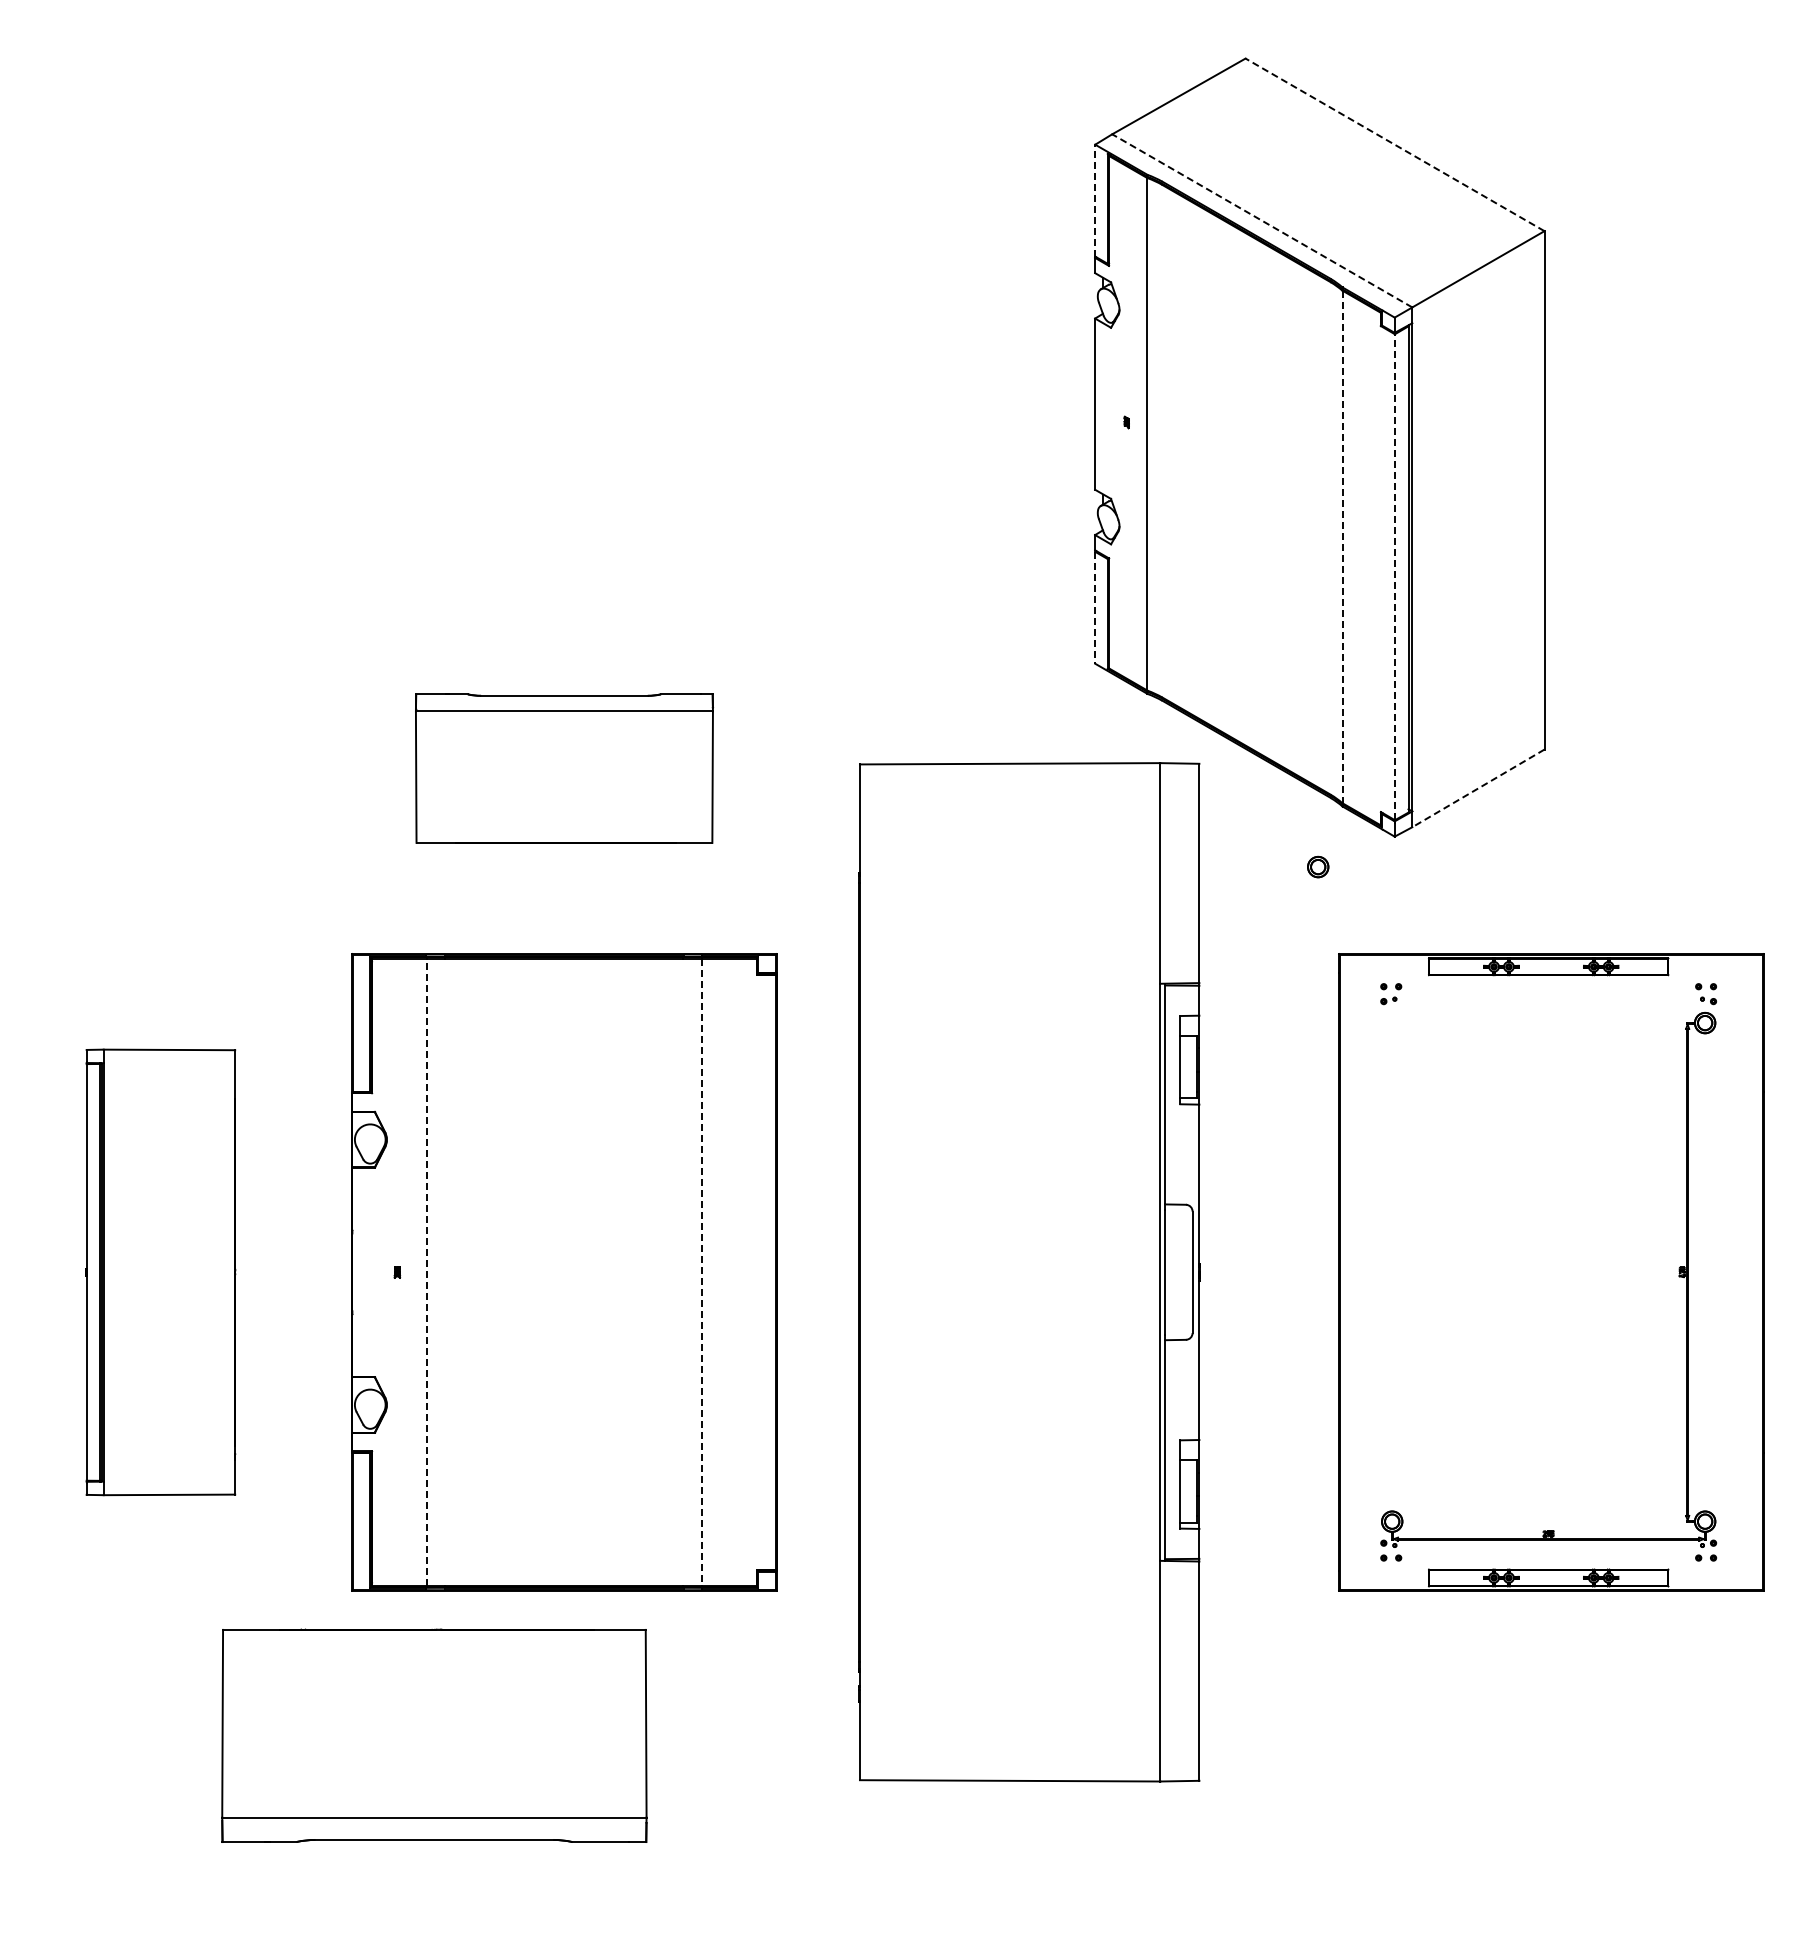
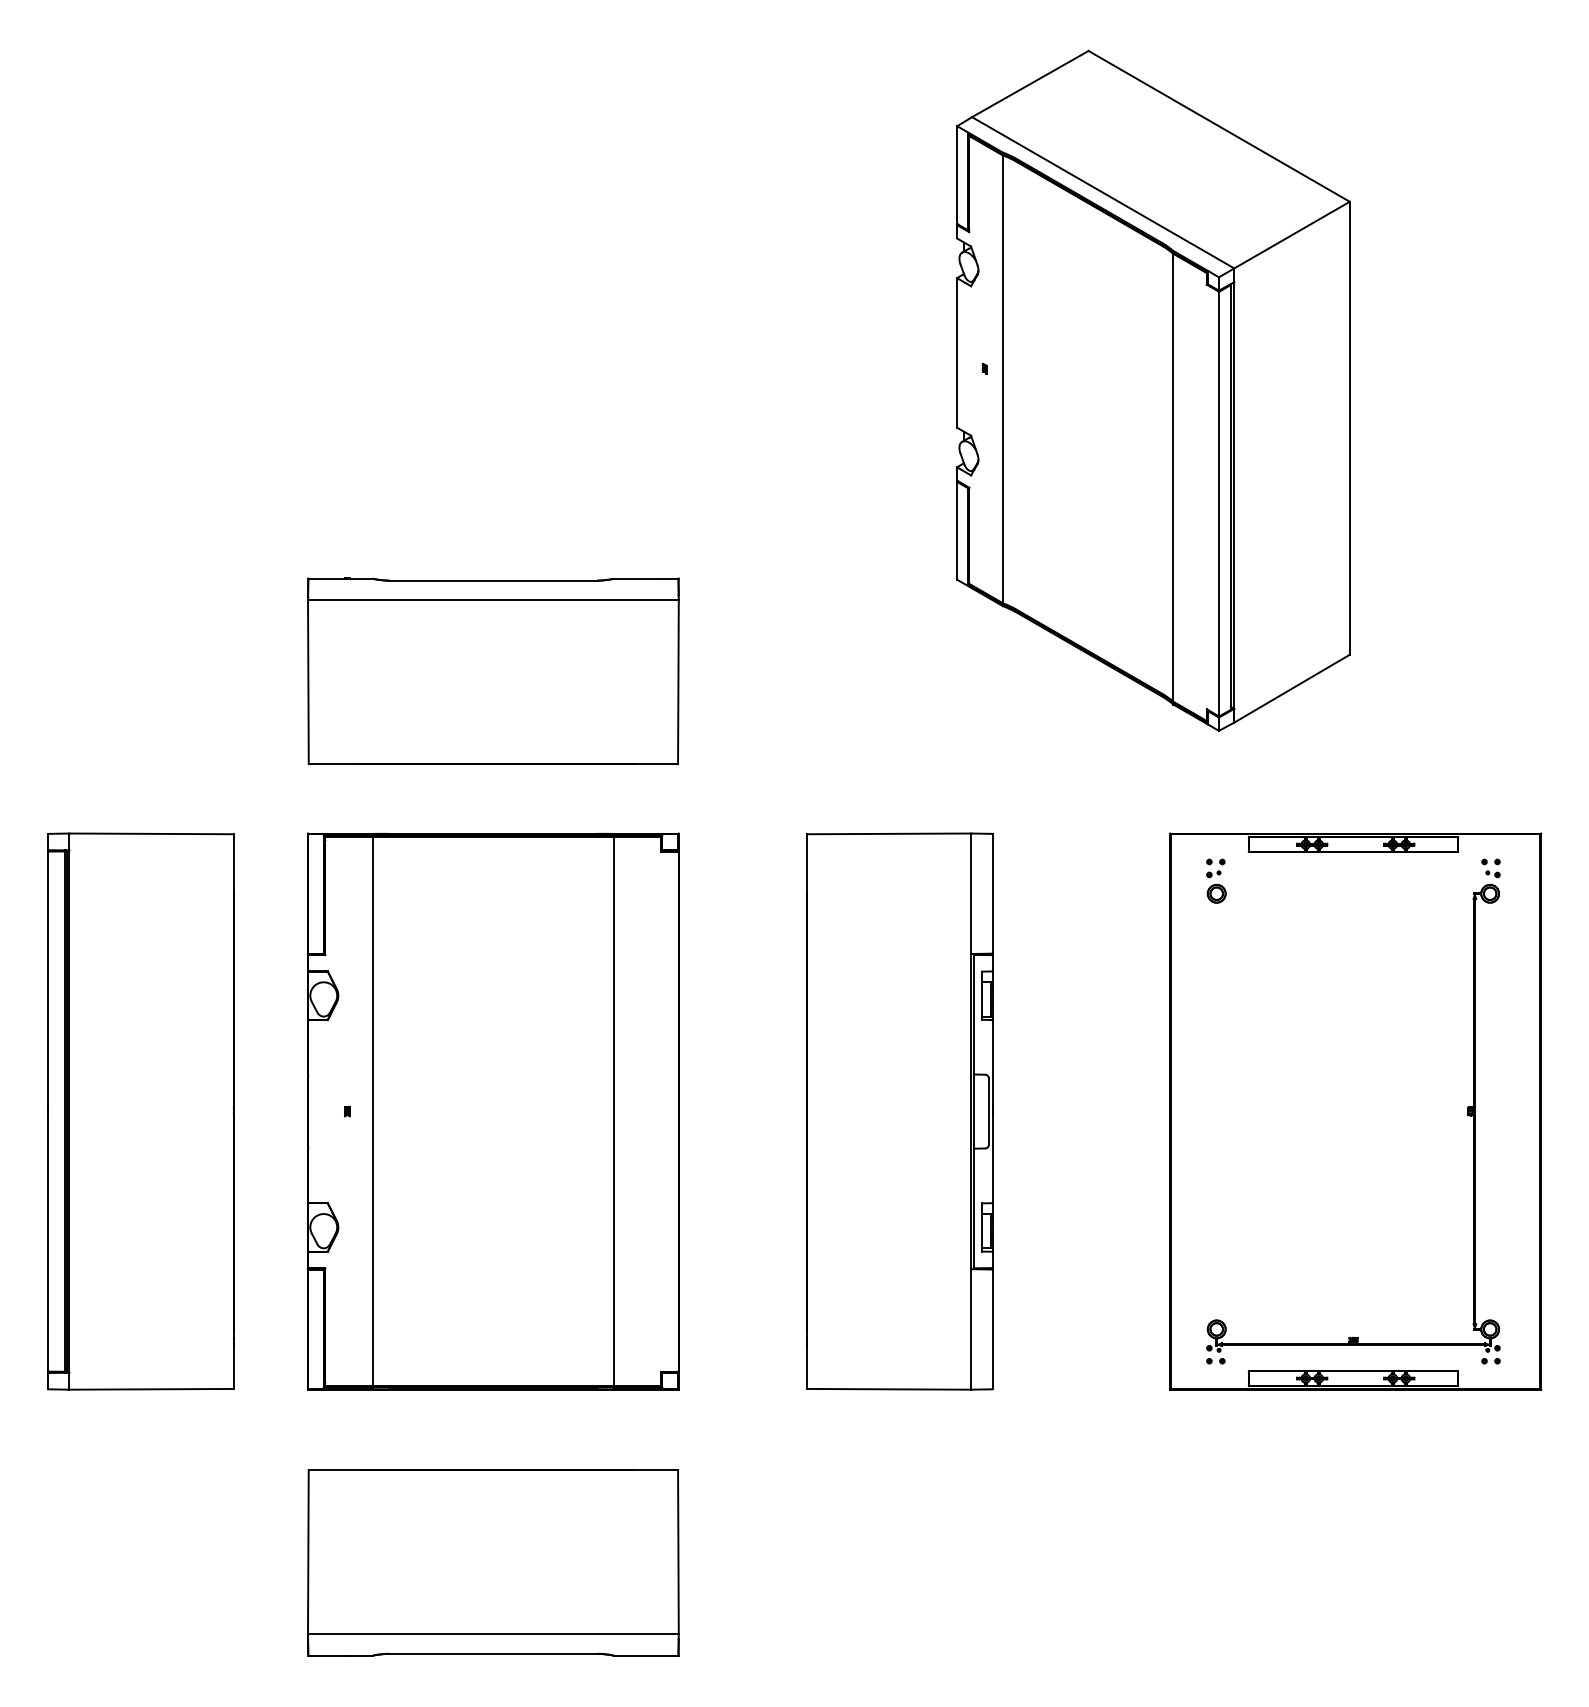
line: (1395, 144) -> (1219, 126), dashed -> solid
line: (1095, 200) -> (957, 174), dashed -> solid
line: (1261, 220) -> (1102, 192), dashed -> solid
line: (1342, 547) -> (1173, 478), dashed -> solid
line: (1394, 577) -> (1218, 504), dashed -> solid
line: (1095, 607) -> (957, 530), dashed -> solid
part: (564, 768) -> (493, 671), size x1.43
line: (1478, 788) -> (1292, 688), dashed -> solid
part: (1318, 866) -> (1216, 893), moved
part: (160, 1272) -> (140, 1111), size x1.43
line: (426, 1272) -> (372, 1111), dashed -> solid
line: (702, 1272) -> (614, 1111), dashed -> solid
part: (1029, 1272) -> (899, 1111), size x0.62
part: (434, 1735) -> (493, 1562), moved

